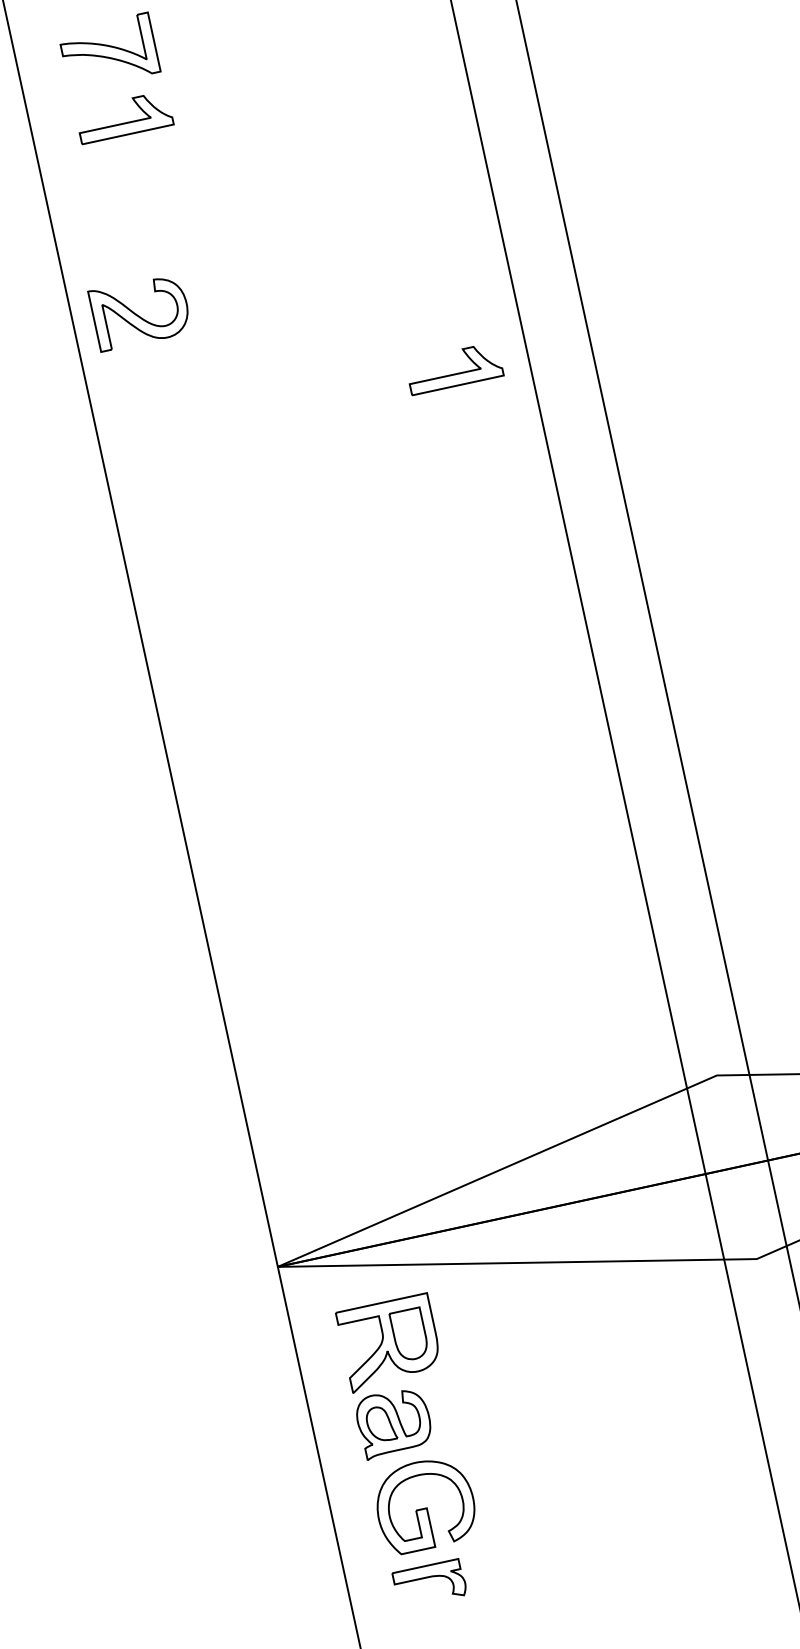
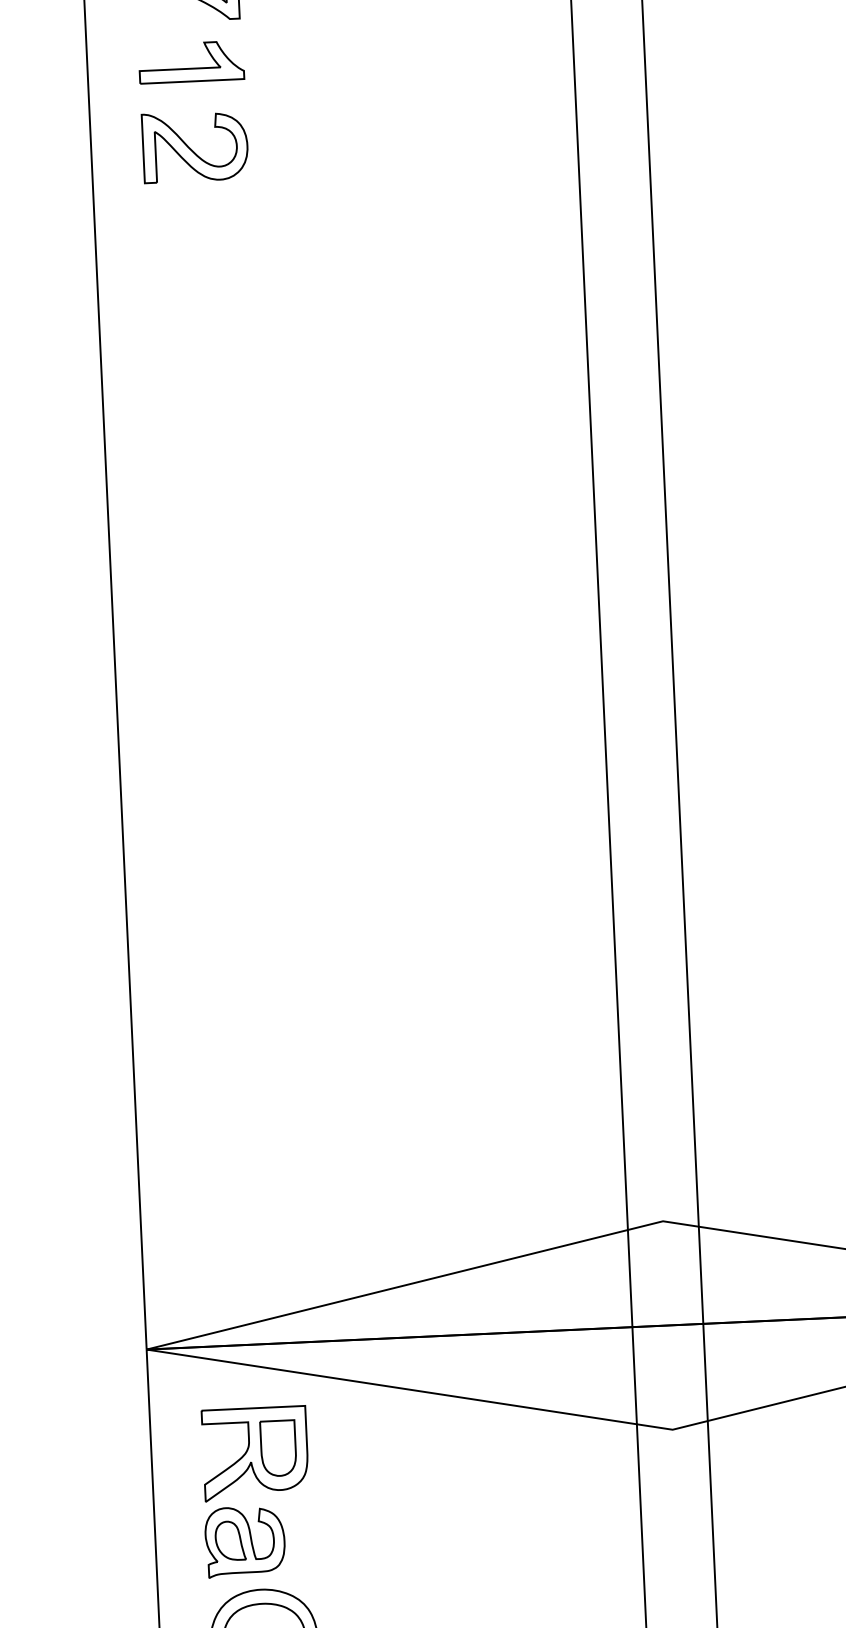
part: (137, 315) -> (191, 150), moved
part: (456, 371) -> (508, 401), removed

